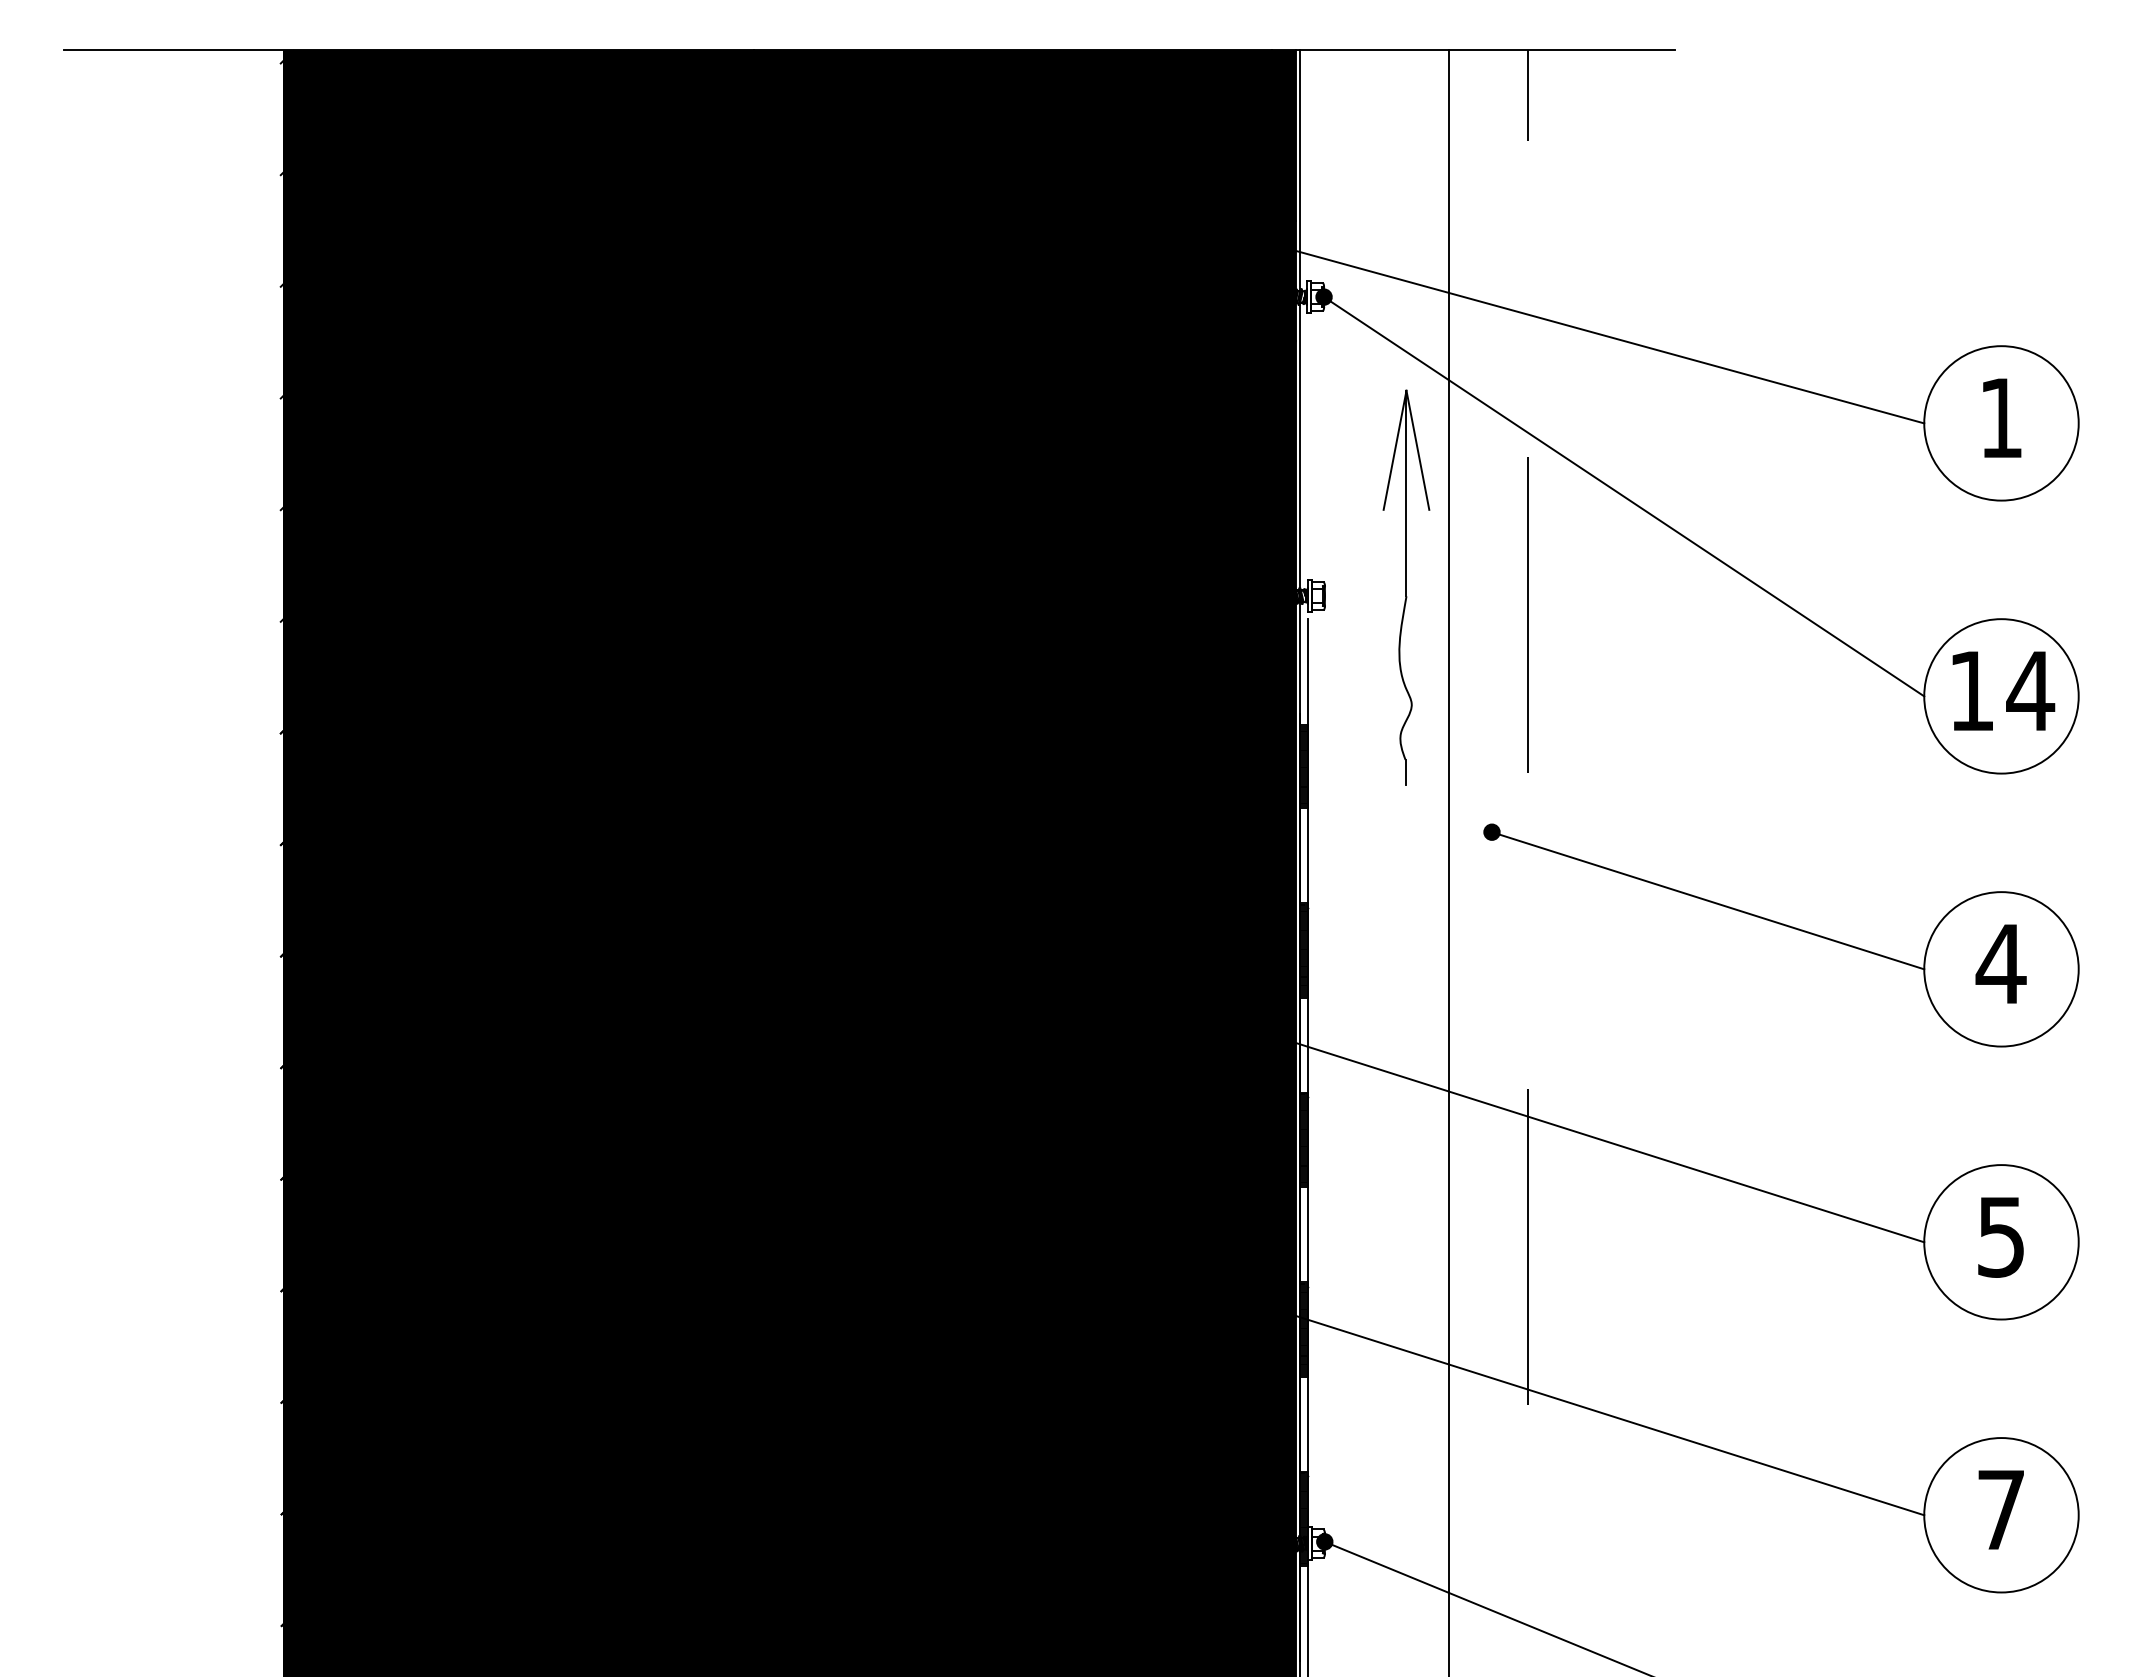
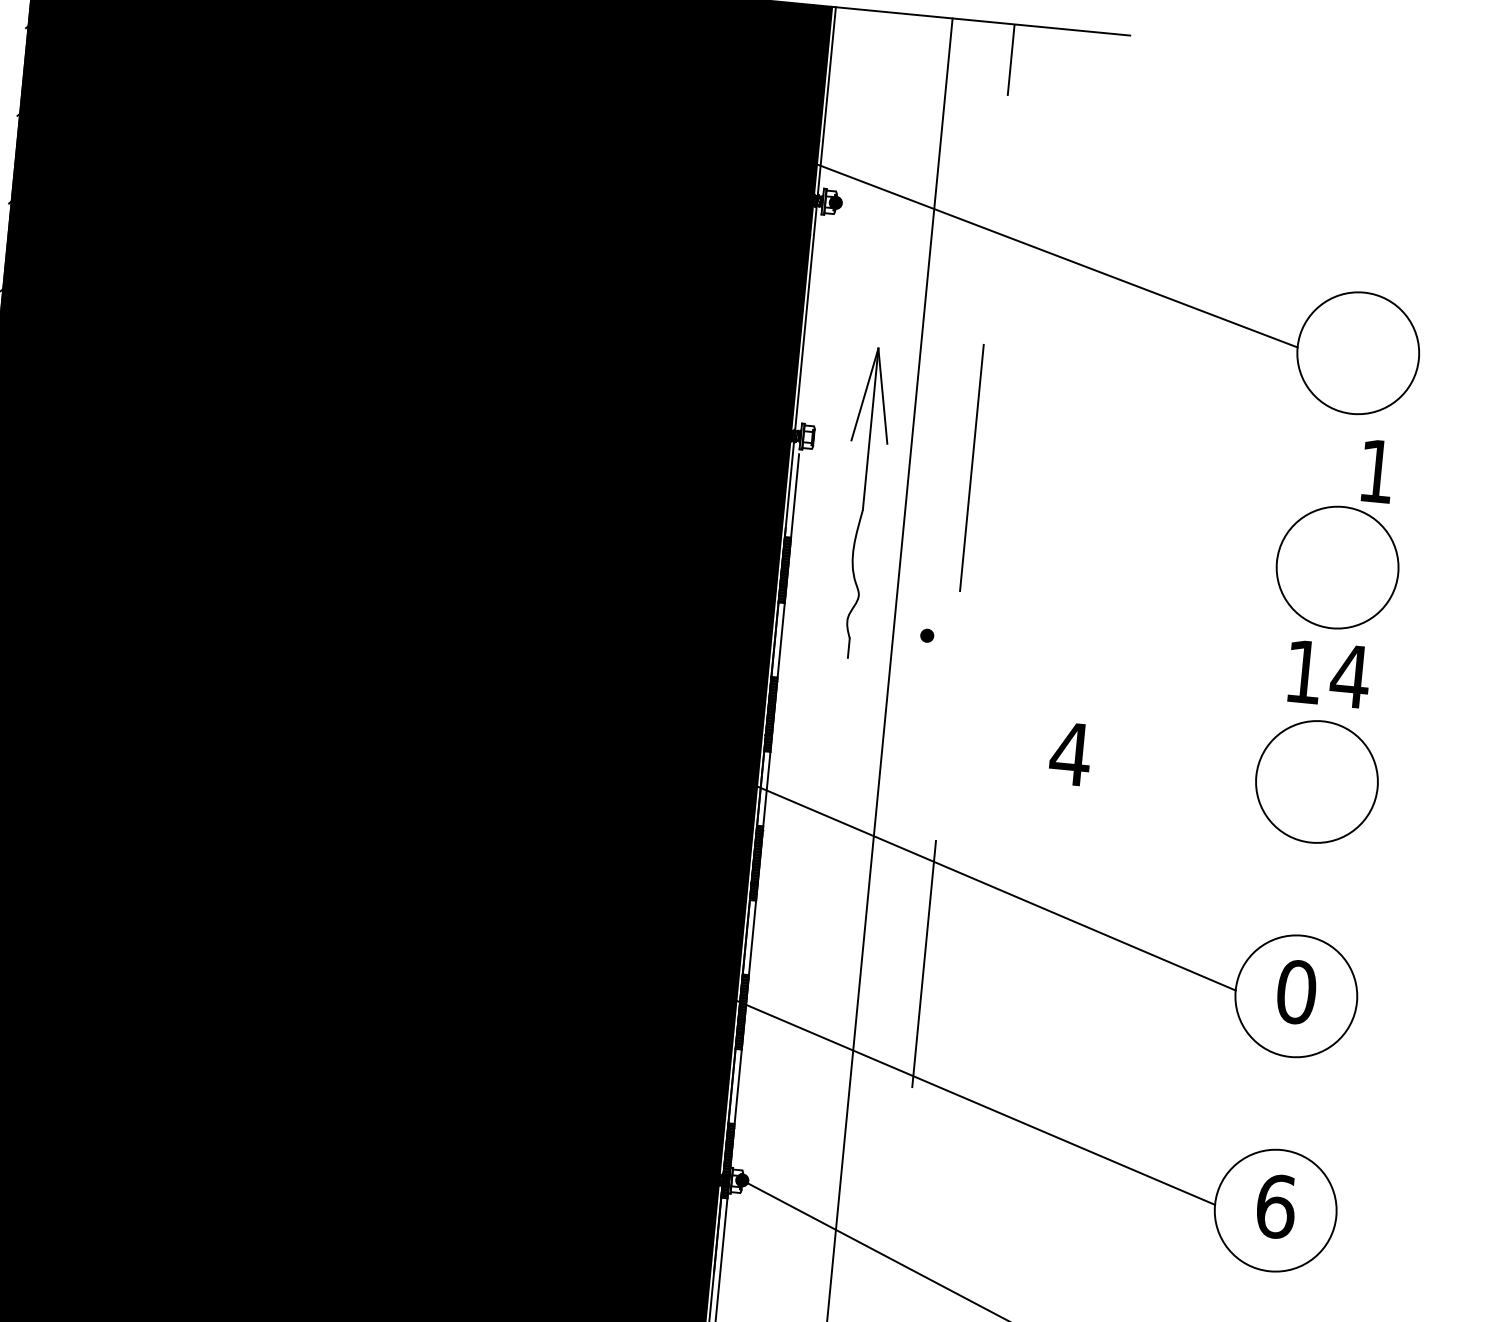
text: (2002, 417) -> (1377, 470), moved
line: (1624, 496) -> (1056, 382), removed
part: (1406, 587) -> (863, 503), moved
text: (2003, 690) -> (1328, 673), moved
line: (1707, 900) -> (1091, 705), removed
text: (2000, 963) -> (1070, 753), moved
text: (2001, 1236) -> (1296, 991), 5 -> 0
text: (2001, 1509) -> (1276, 1206), 7 -> 6

